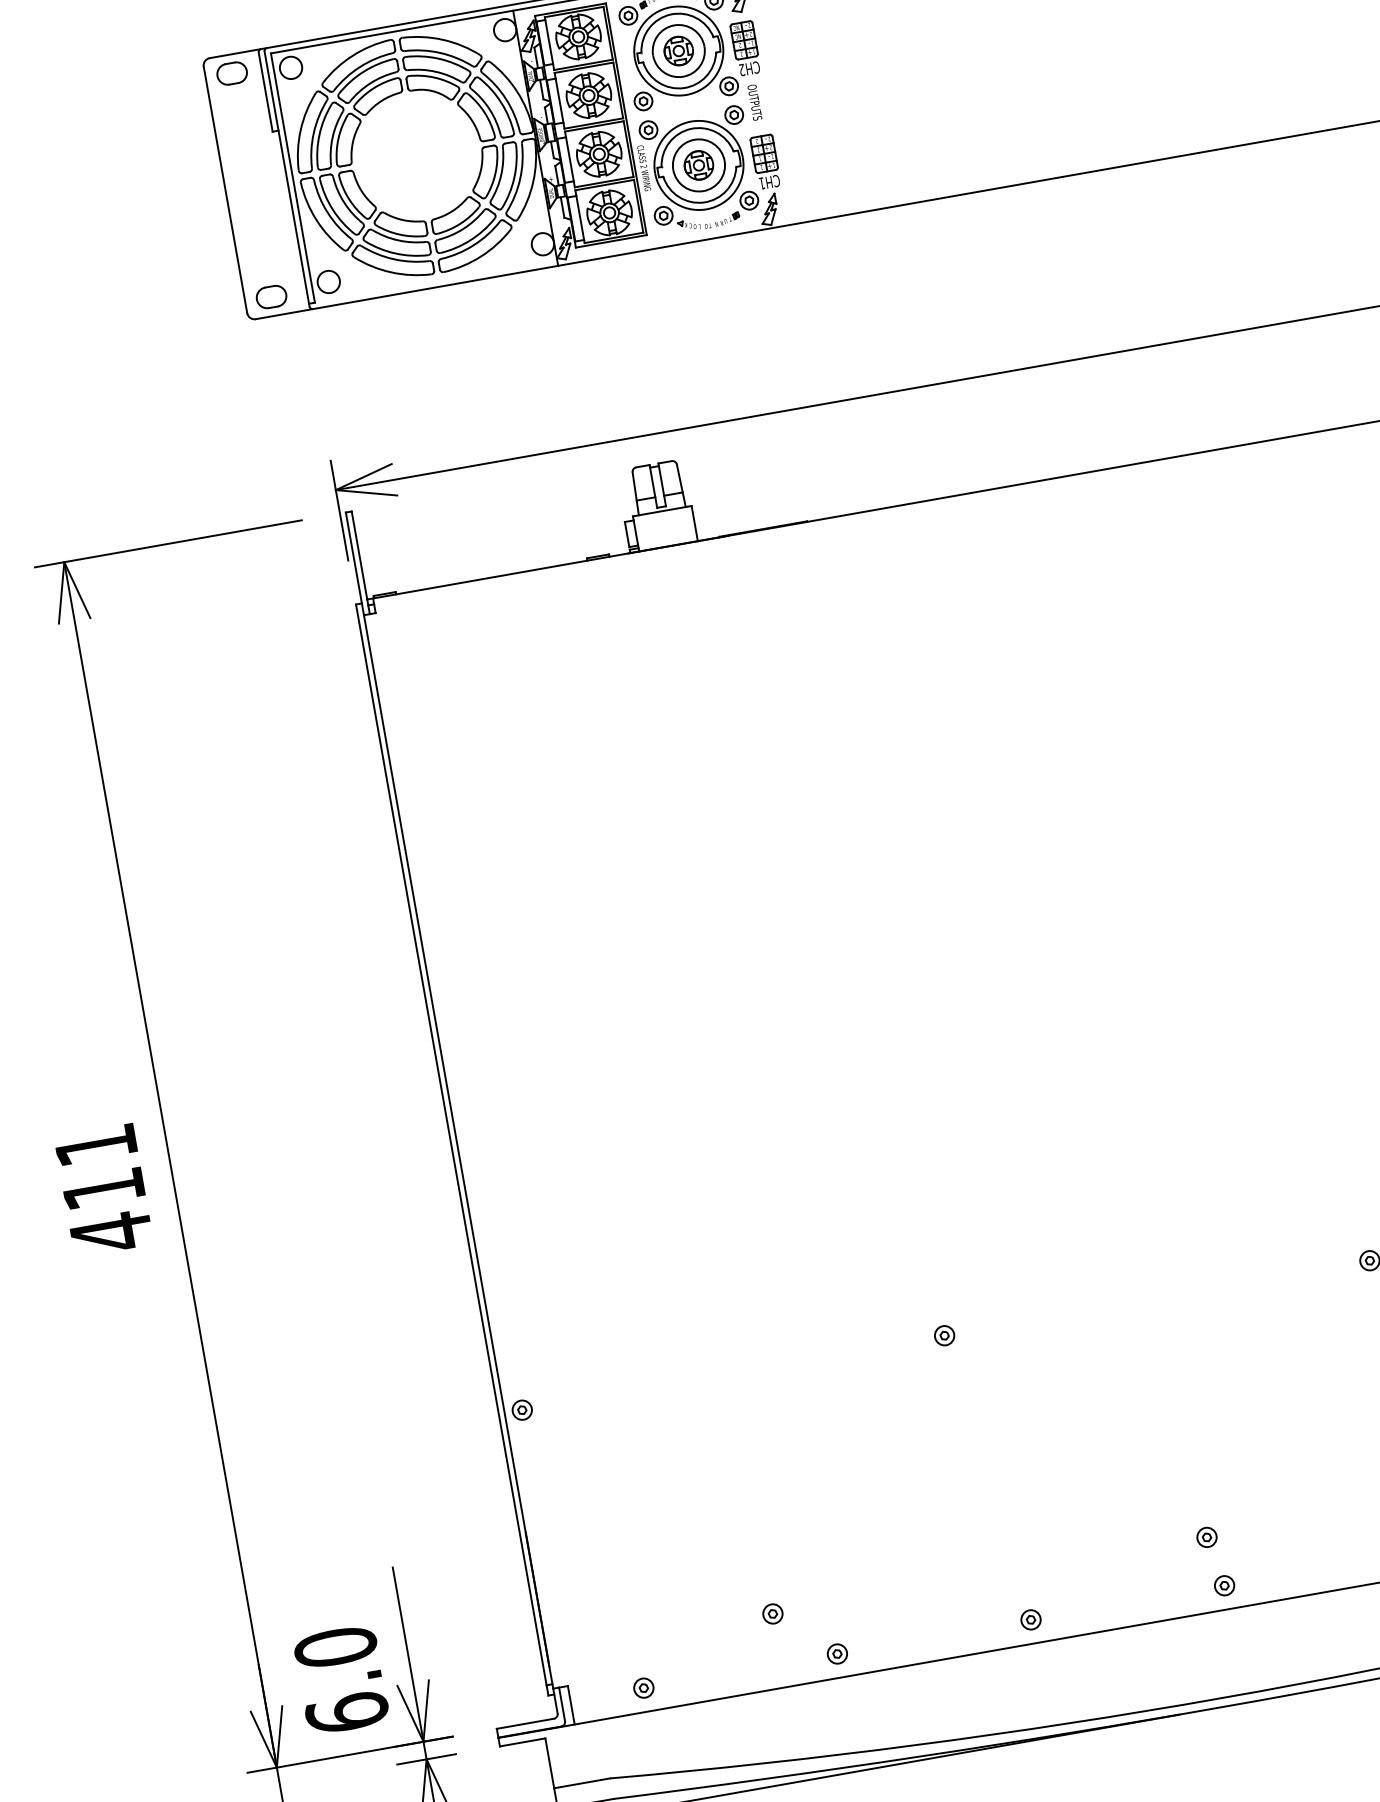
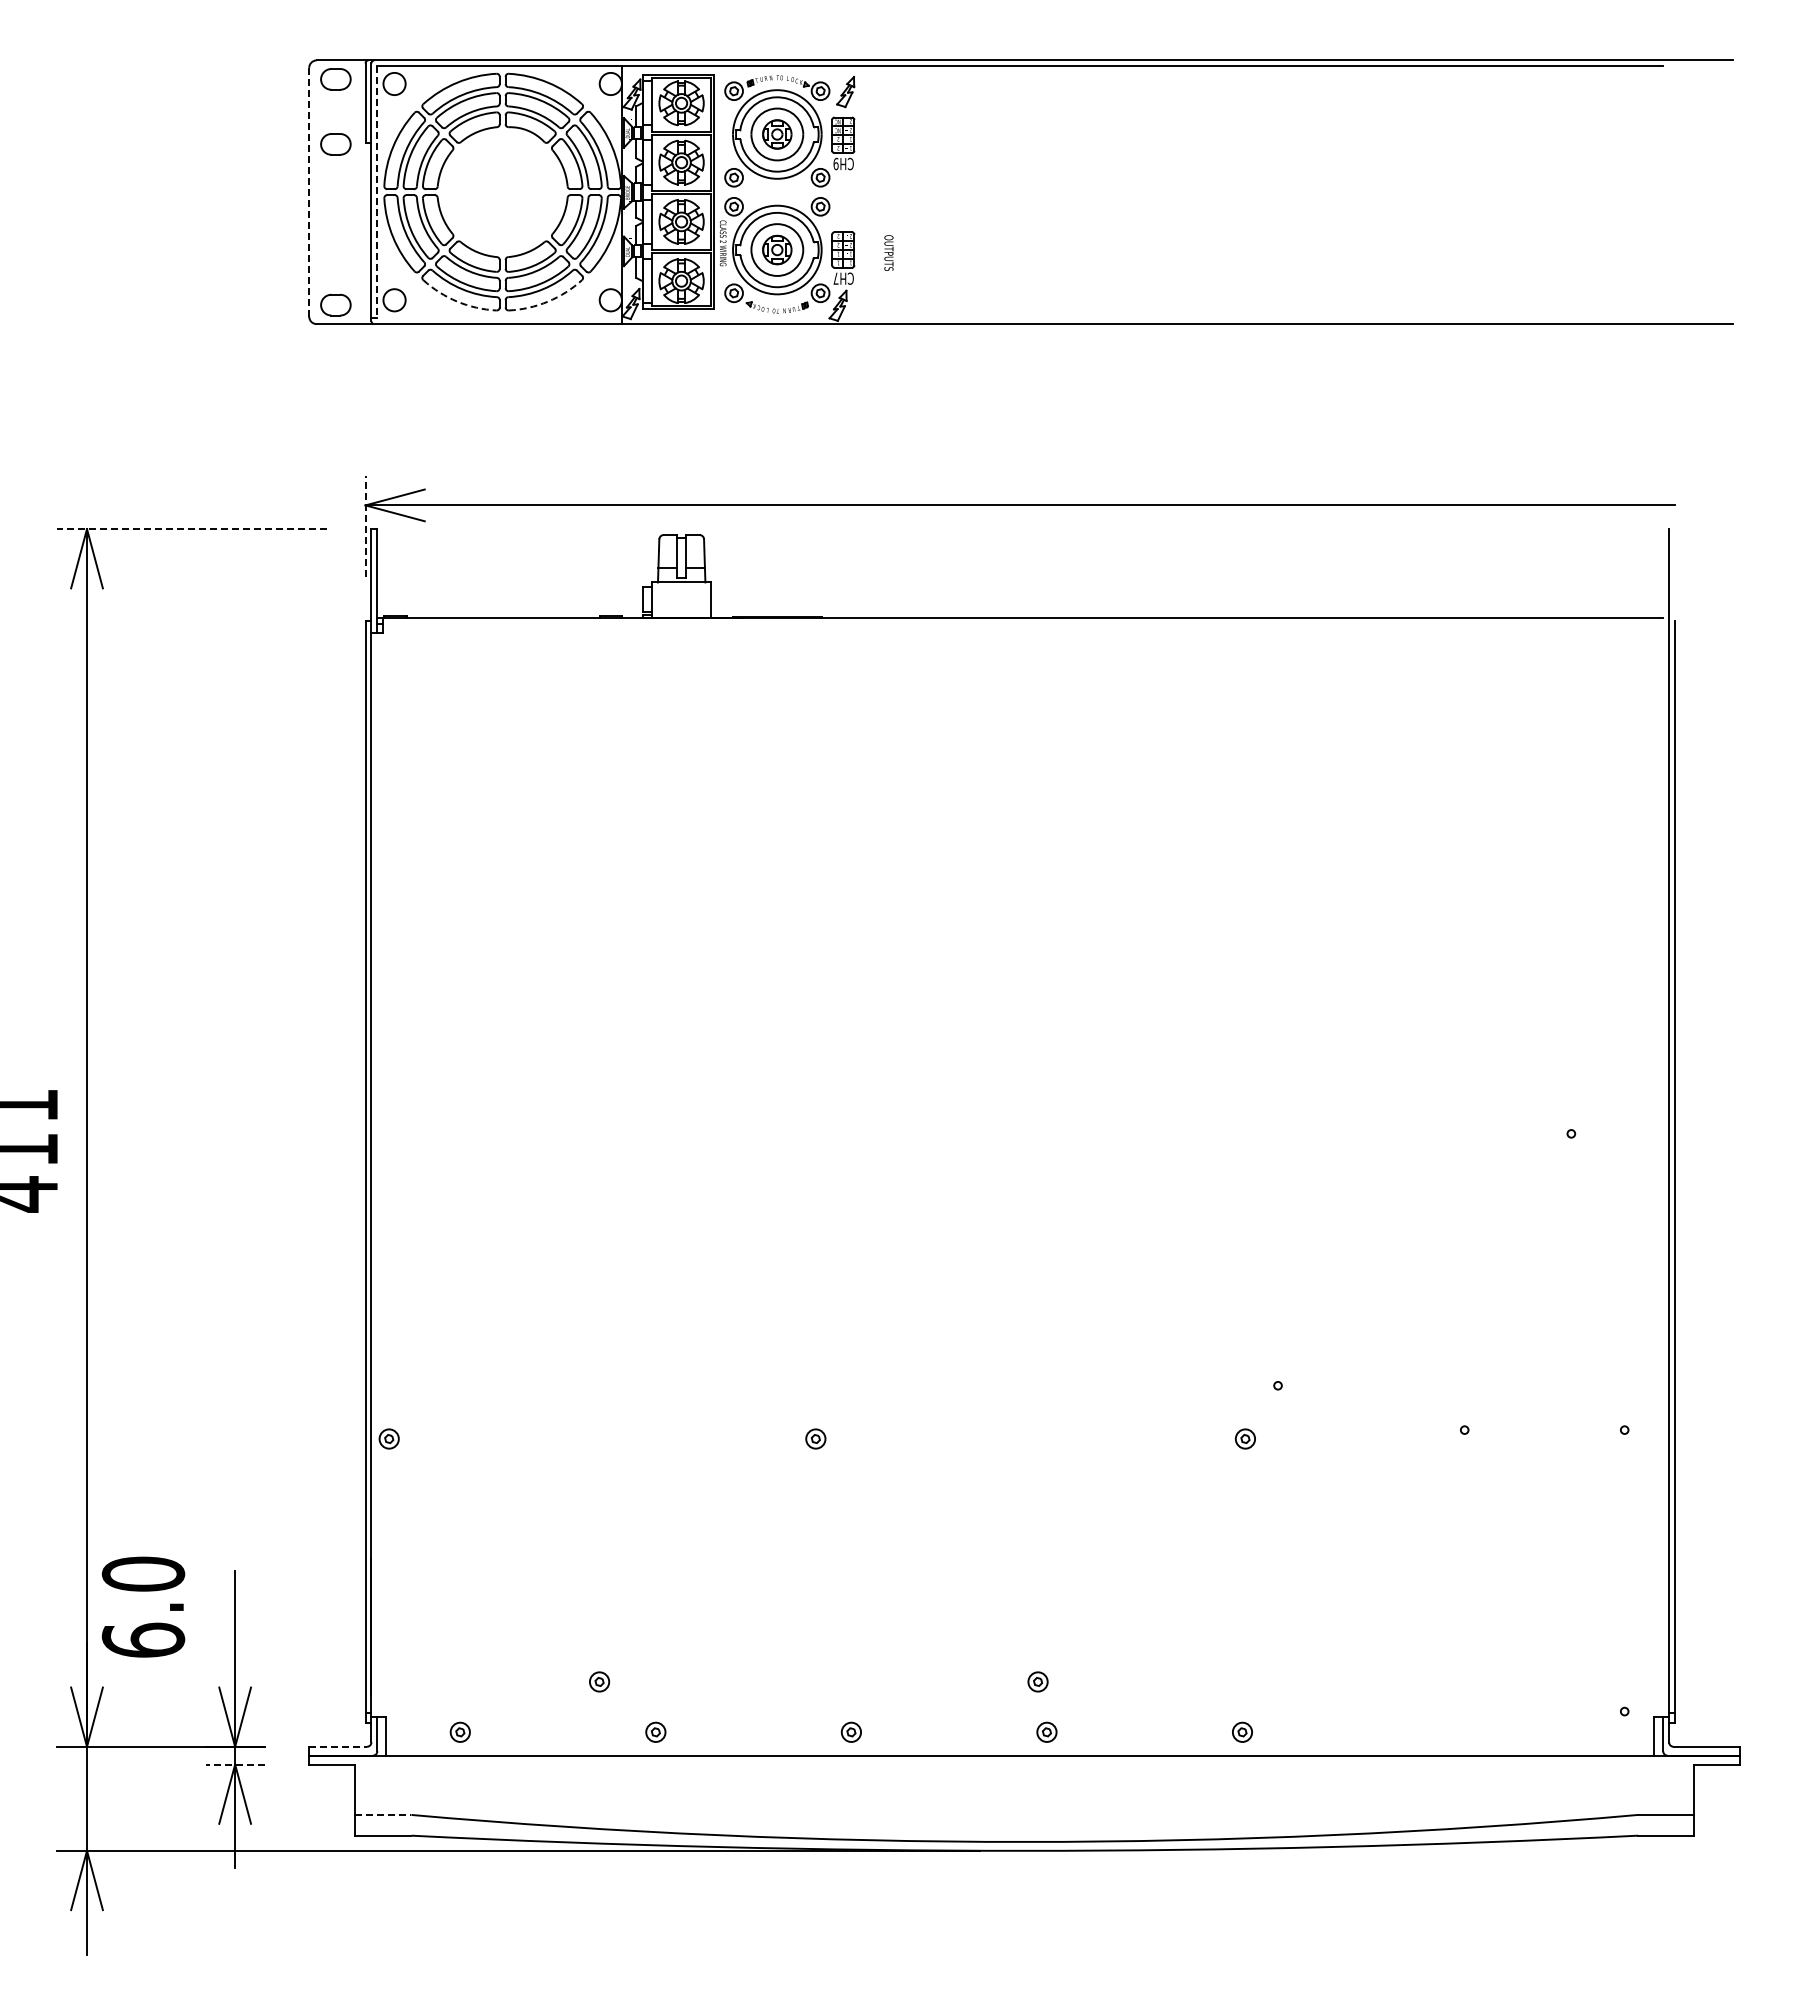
text: (741, 69) -> (835, 163), CH2 -> CH9
text: (754, 102) -> (888, 252), moved
part: (243, 138) -> (335, 144), added
line: (293, 178) -> (377, 192), solid -> dashed
text: (761, 183) -> (835, 278), CH1 -> CH7
line: (225, 190) -> (309, 192), solid -> dashed
arc: (481, 256) -> (548, 301), solid -> dashed
arc: (391, 272) -> (457, 301), solid -> dashed
line: (339, 510) -> (365, 525), solid -> dashed
line: (168, 544) -> (192, 529), solid -> dashed
text: (341, 1679) -> (143, 1606), moved
line: (525, 1723) -> (338, 1746), solid -> dashed
line: (426, 1759) -> (235, 1764), solid -> dashed
line: (582, 1782) -> (383, 1814), solid -> dashed

